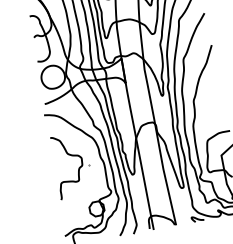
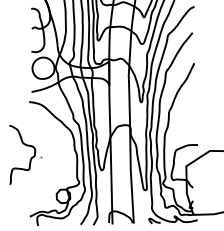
part: (78, 168) -> (30, 158), moved

